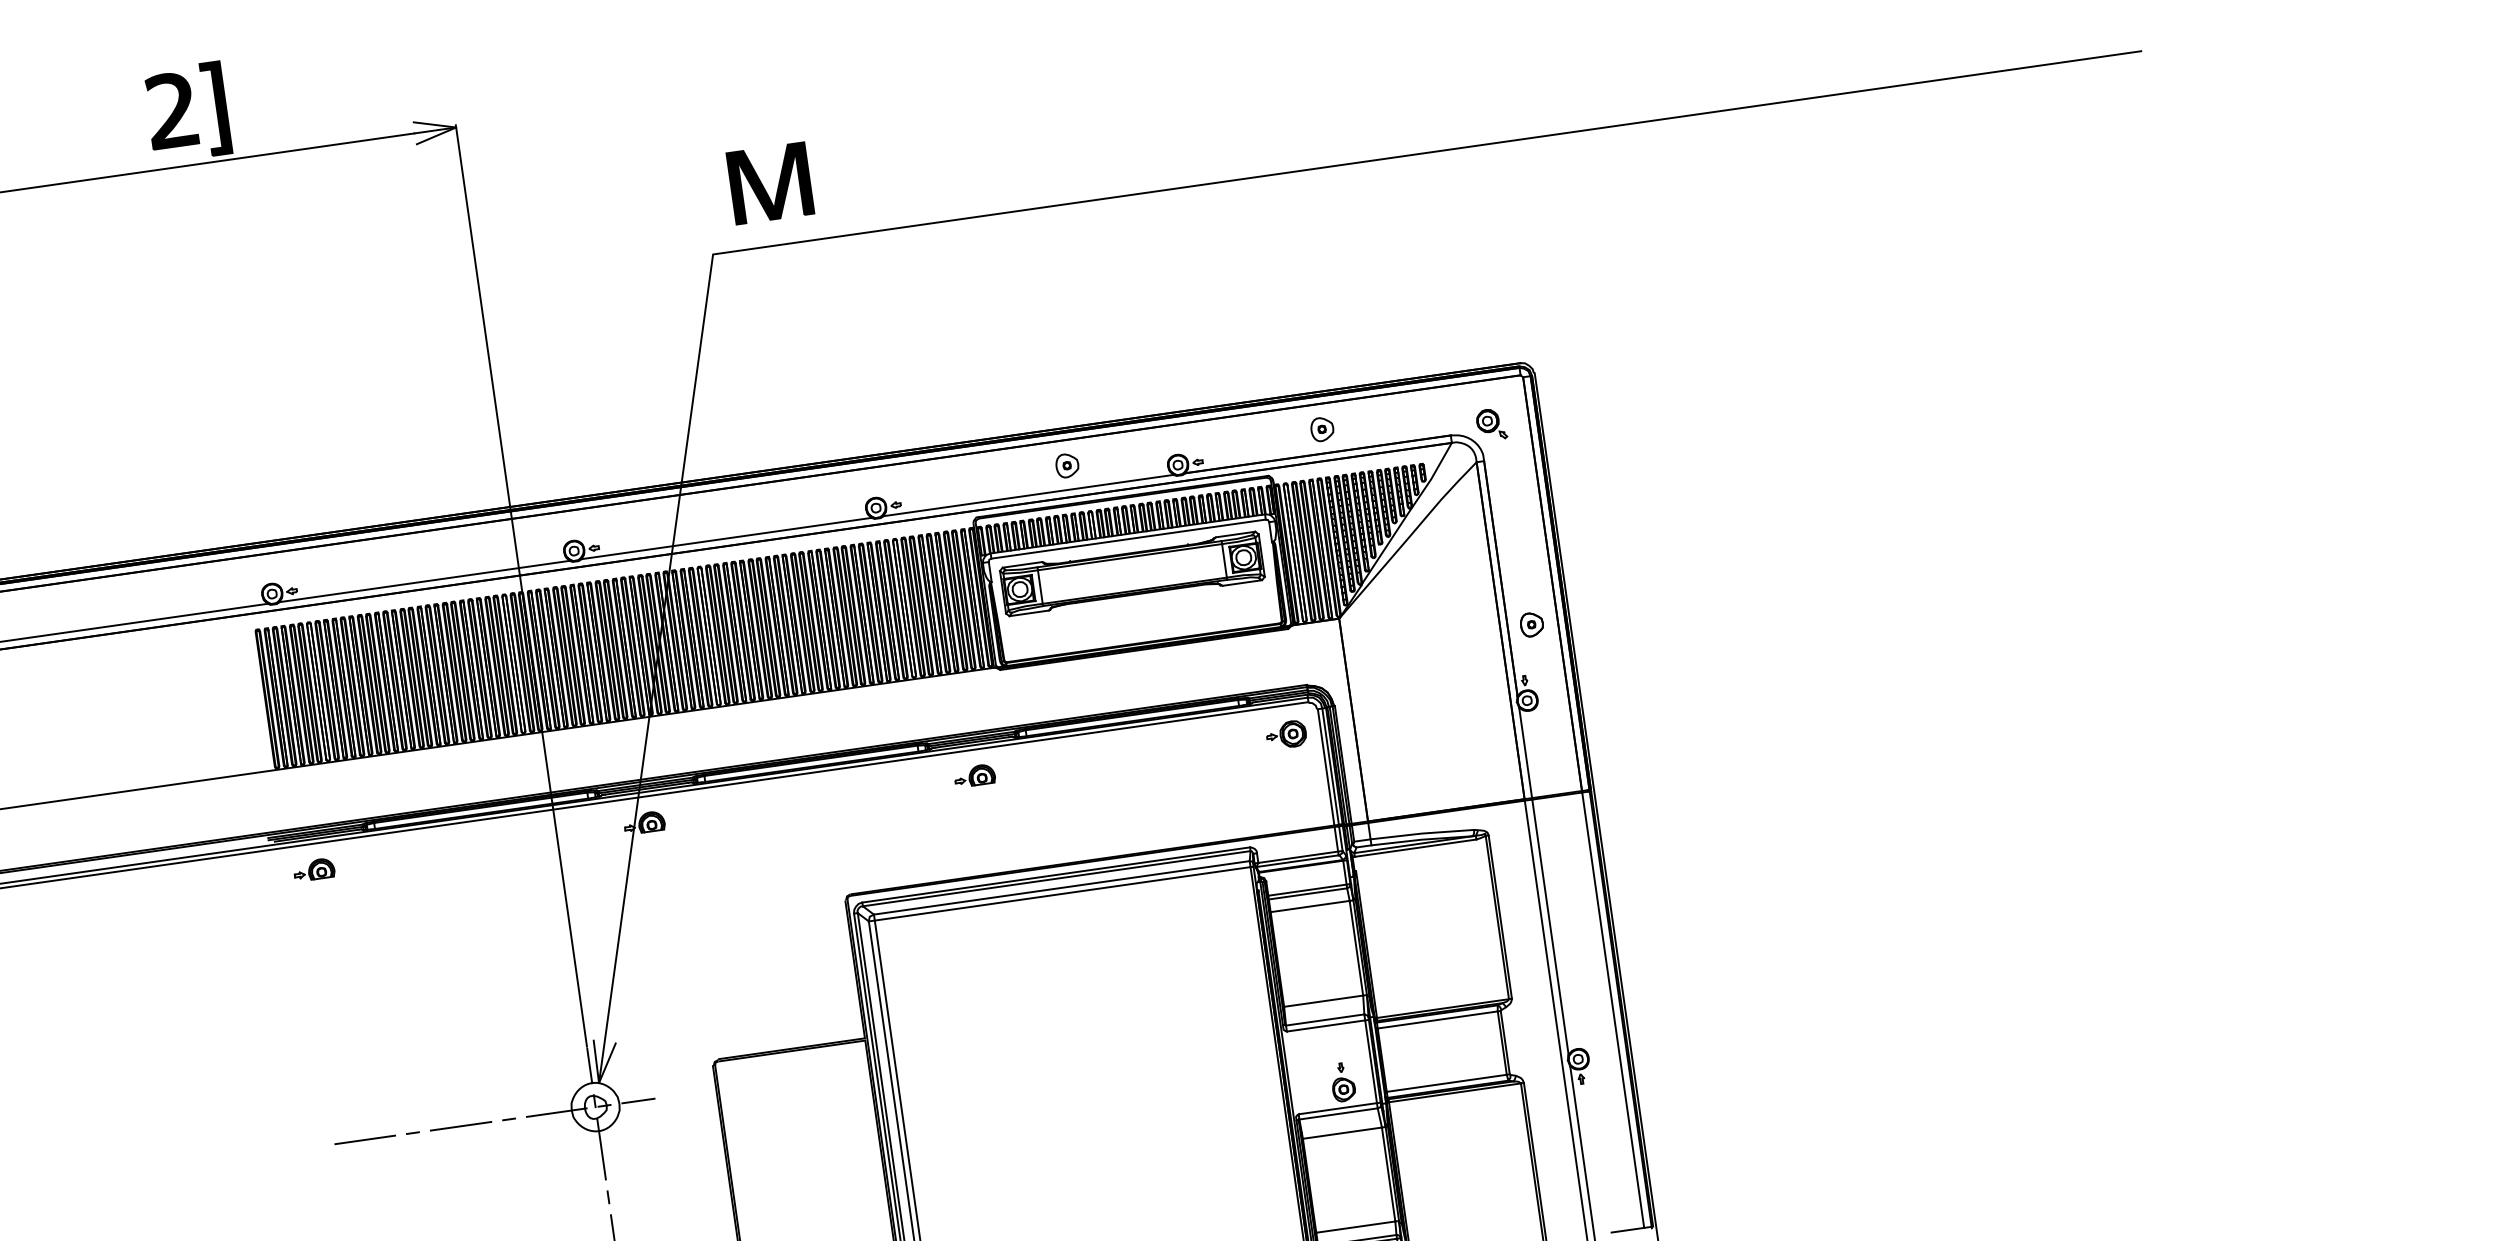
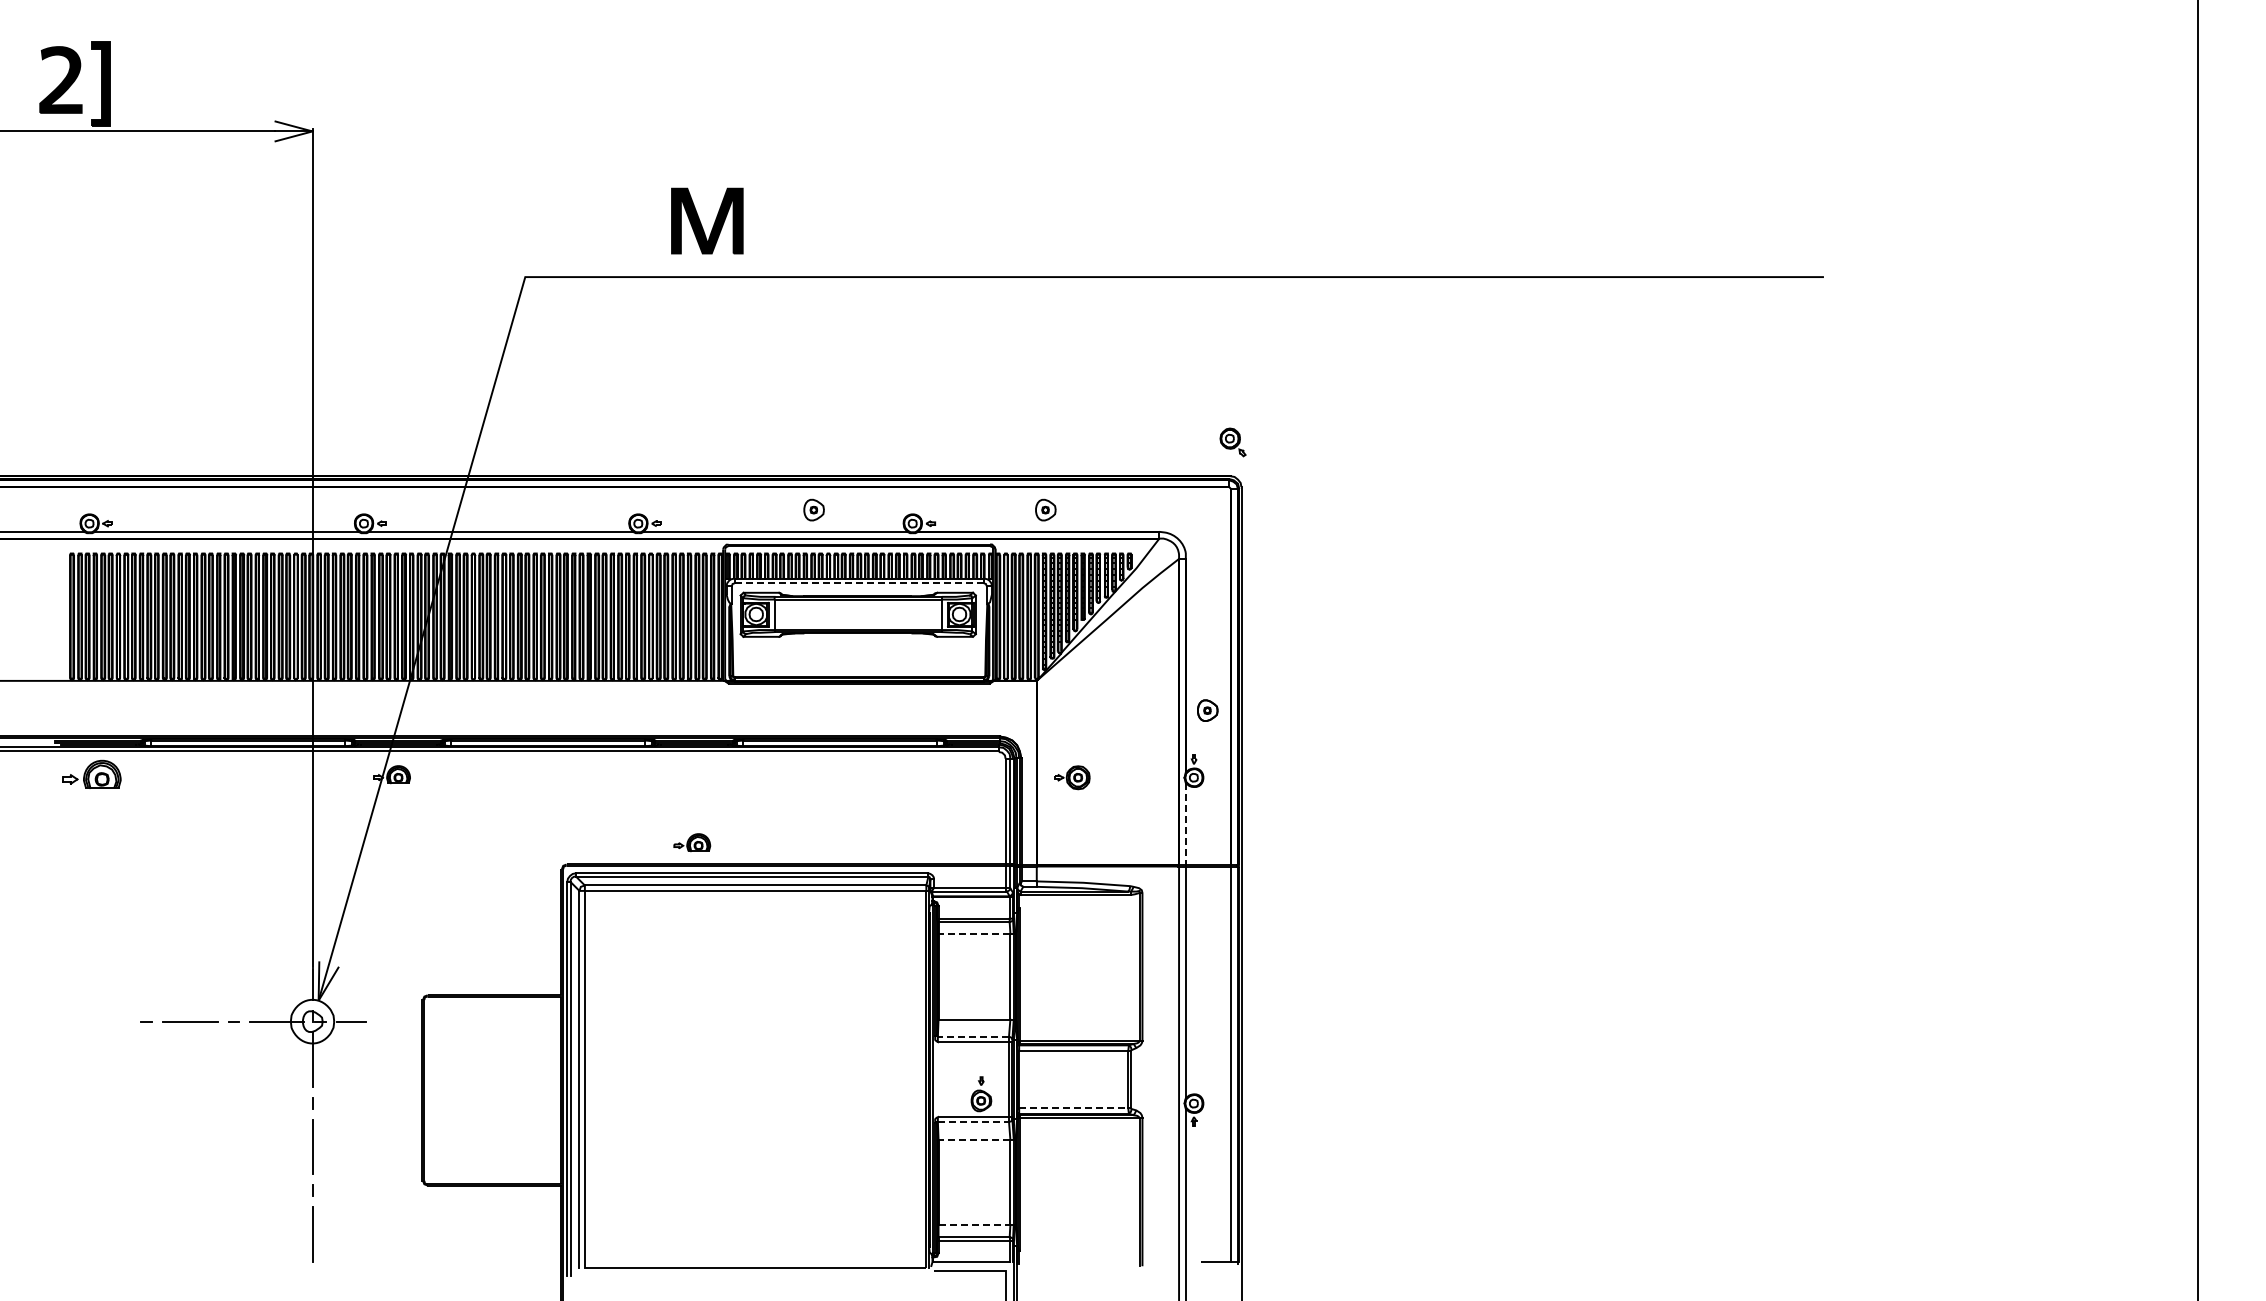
part: (764, 187) -> (701, 223), moved
part: (1490, 424) -> (1232, 442), moved
line: (1128, 539) -> (859, 583), solid -> dashed
part: (1286, 734) -> (1072, 777), moved
line: (1525, 753) -> (1185, 824), solid -> dashed
part: (974, 775) -> (692, 842), moved
part: (313, 869) -> (91, 774), size x1.6
line: (1310, 906) -> (974, 933), solid -> dashed
line: (1325, 1019) -> (973, 1036), solid -> dashed
line: (1446, 1083) -> (1073, 1108), solid -> dashed
line: (1338, 1113) -> (973, 1121), solid -> dashed
line: (1342, 1133) -> (974, 1139), solid -> dashed
line: (365, 1139) -> (103, 1021), removed
line: (1355, 1226) -> (974, 1224), solid -> dashed

